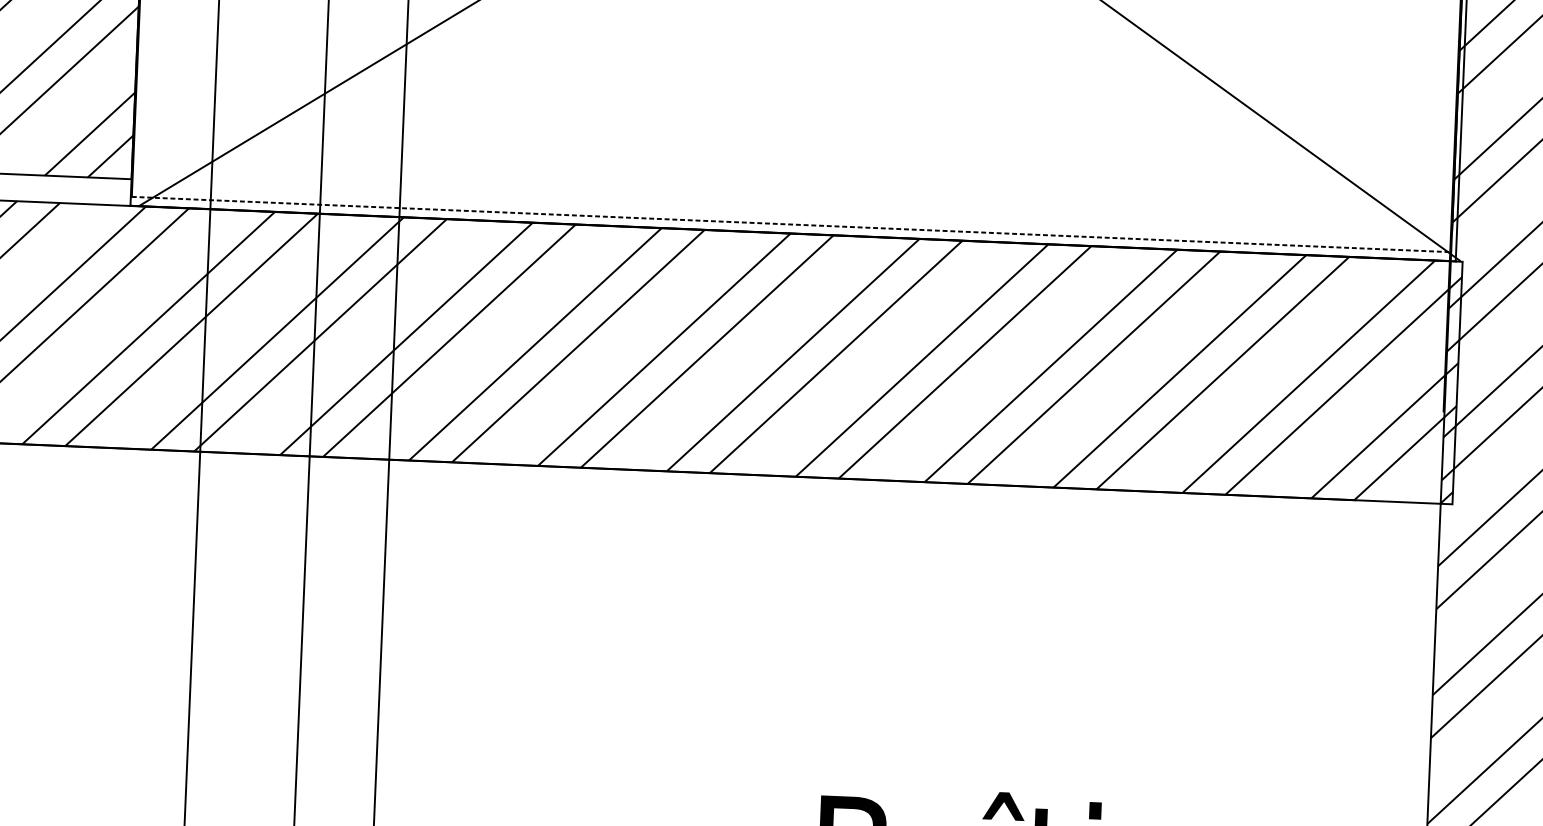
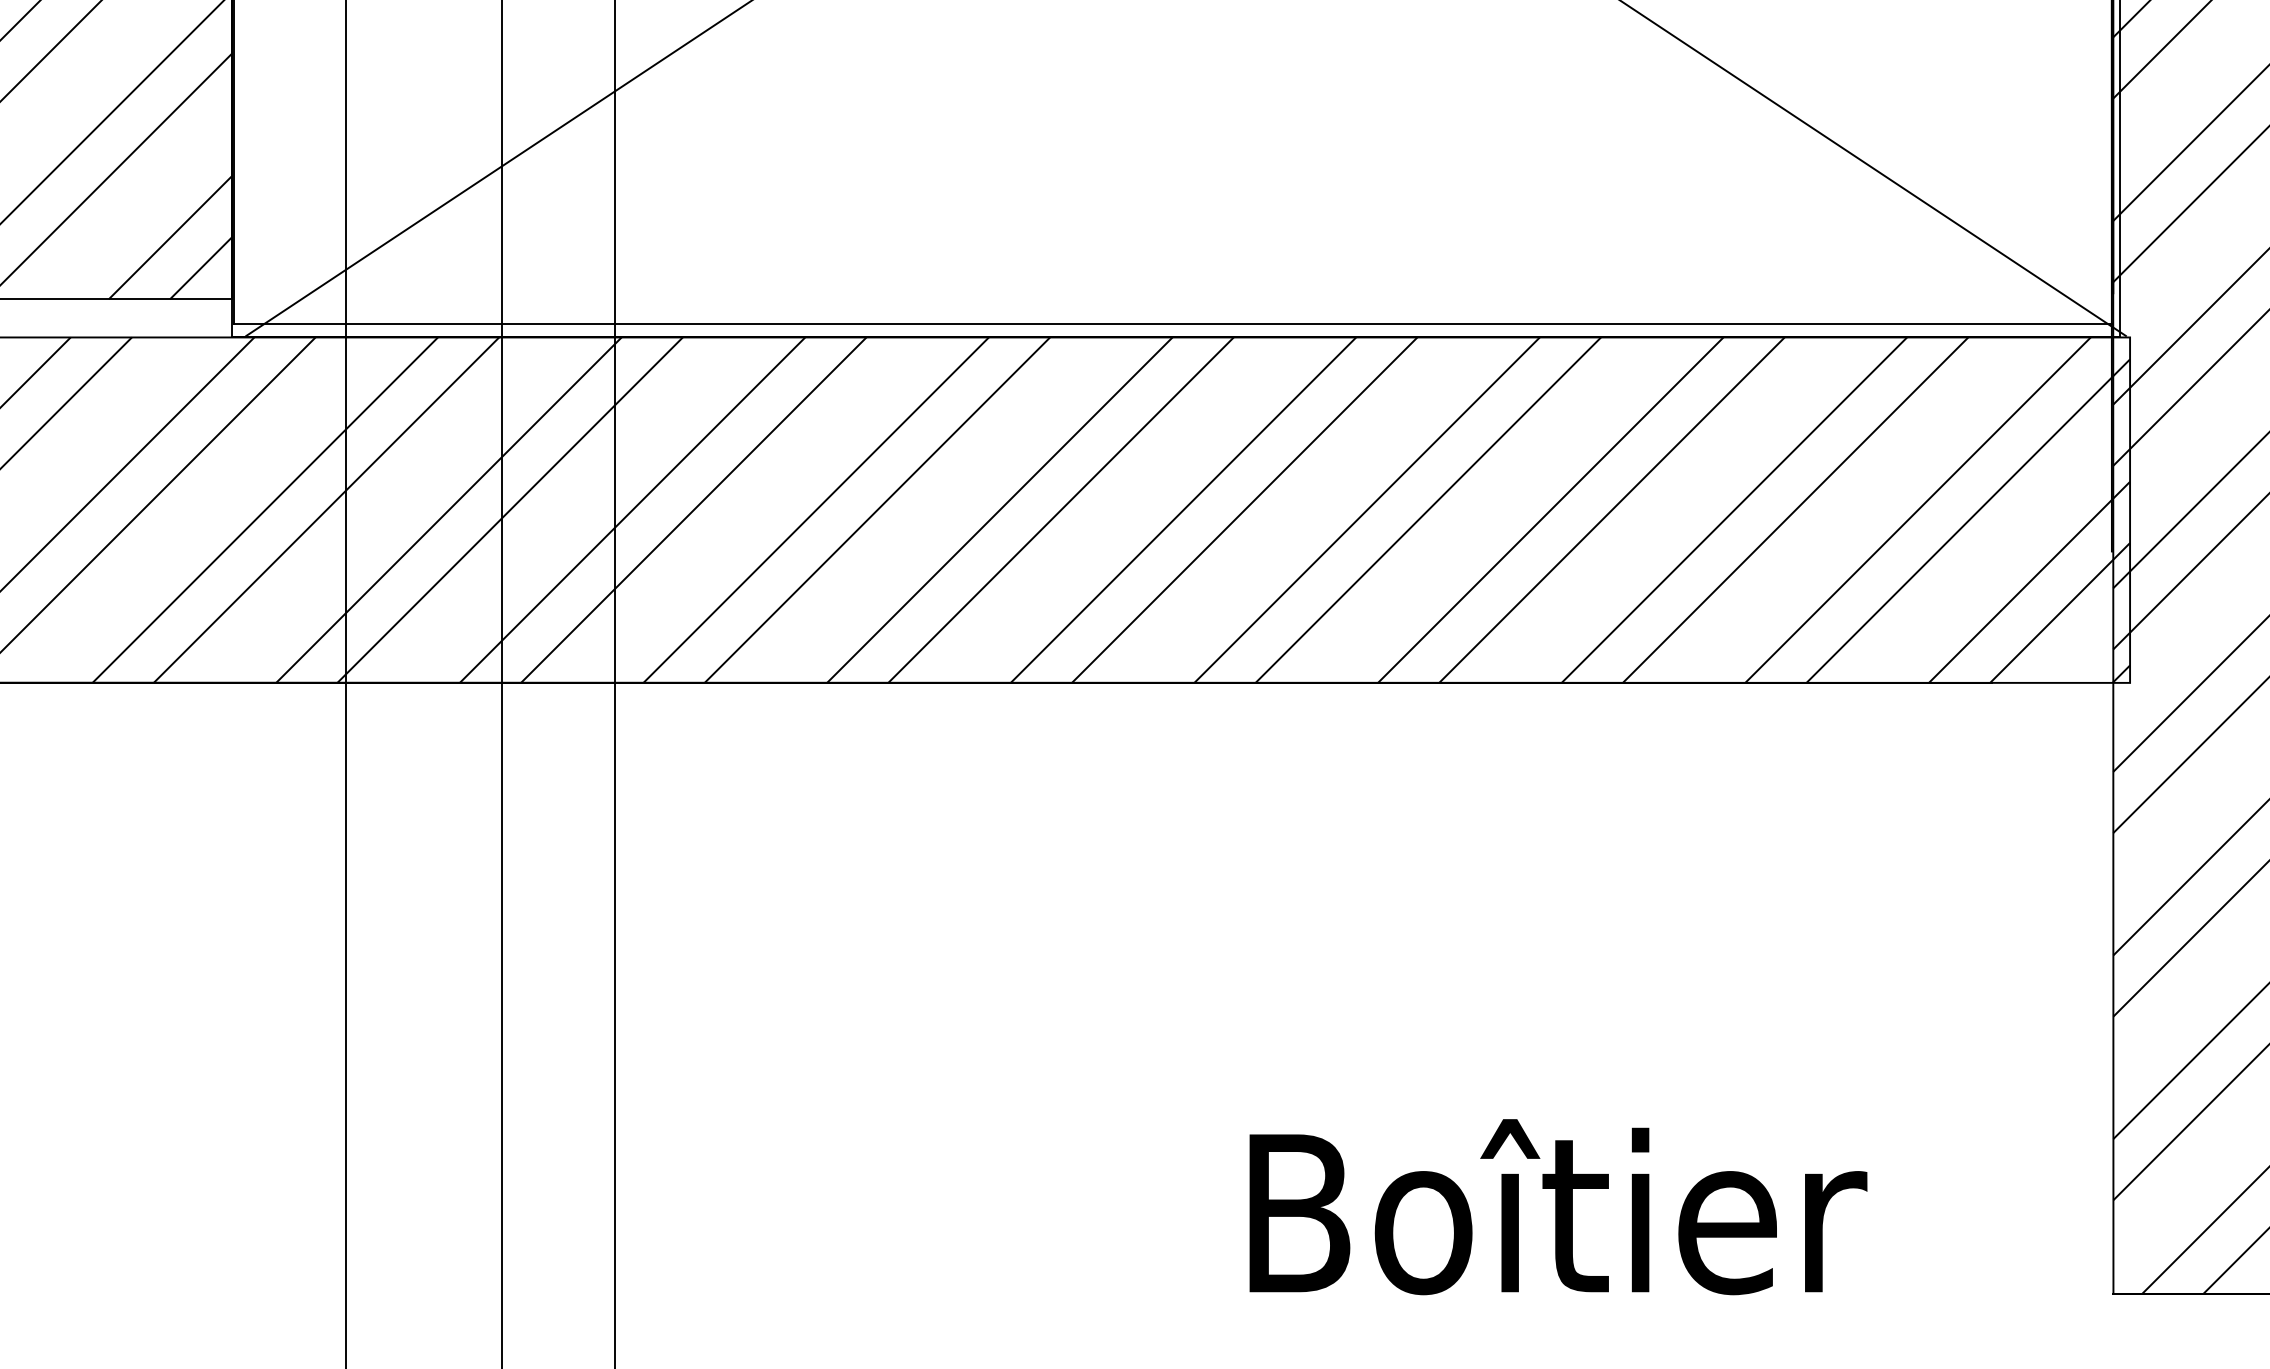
line: (791, 224) -> (1173, 324), dashed -> solid

